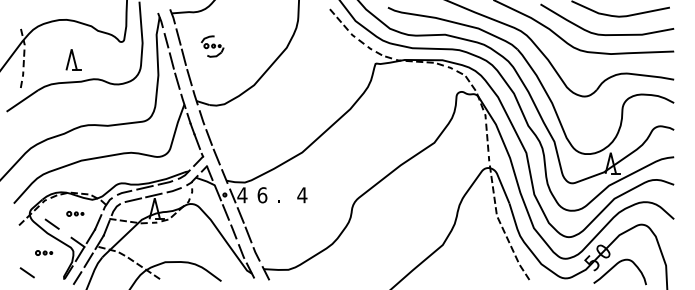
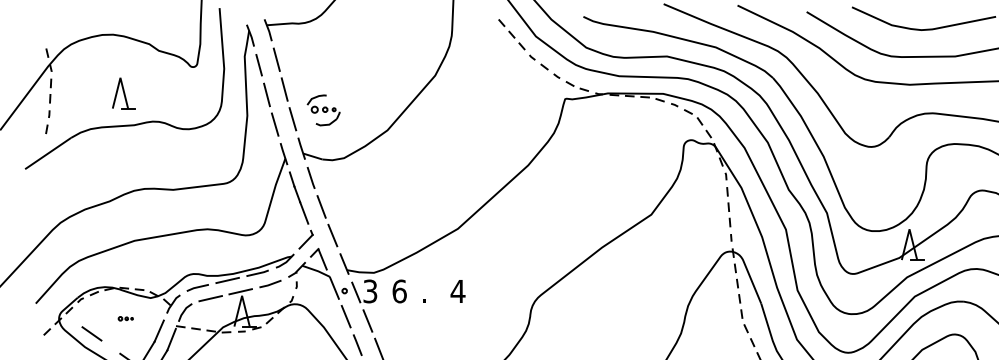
part: (212, 46) -> (323, 110), moved
text: (242, 195) -> (370, 291), 4 -> 3
part: (75, 213) -> (125, 318), size x0.6

